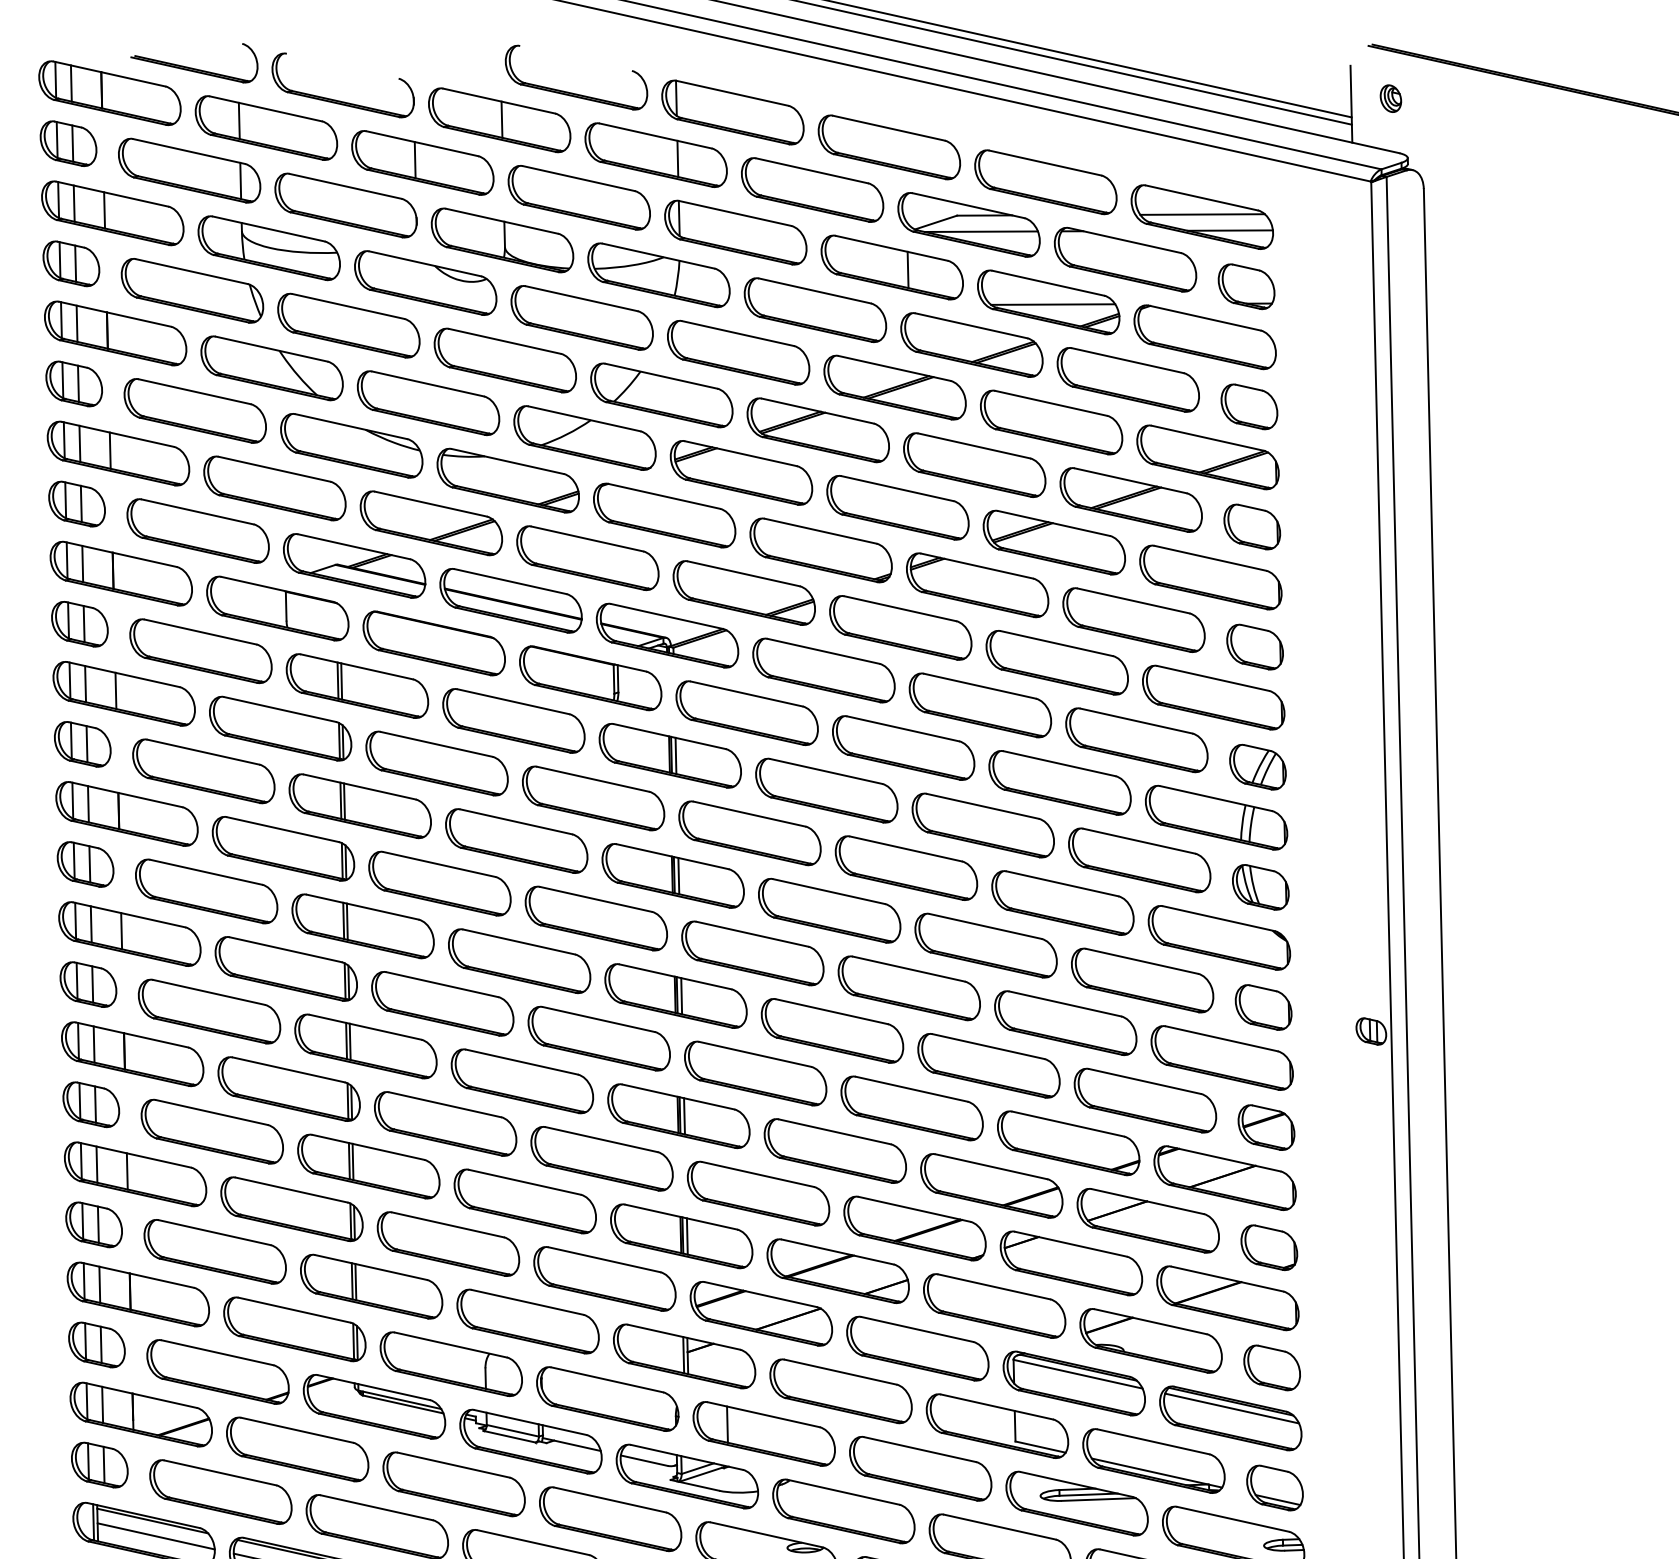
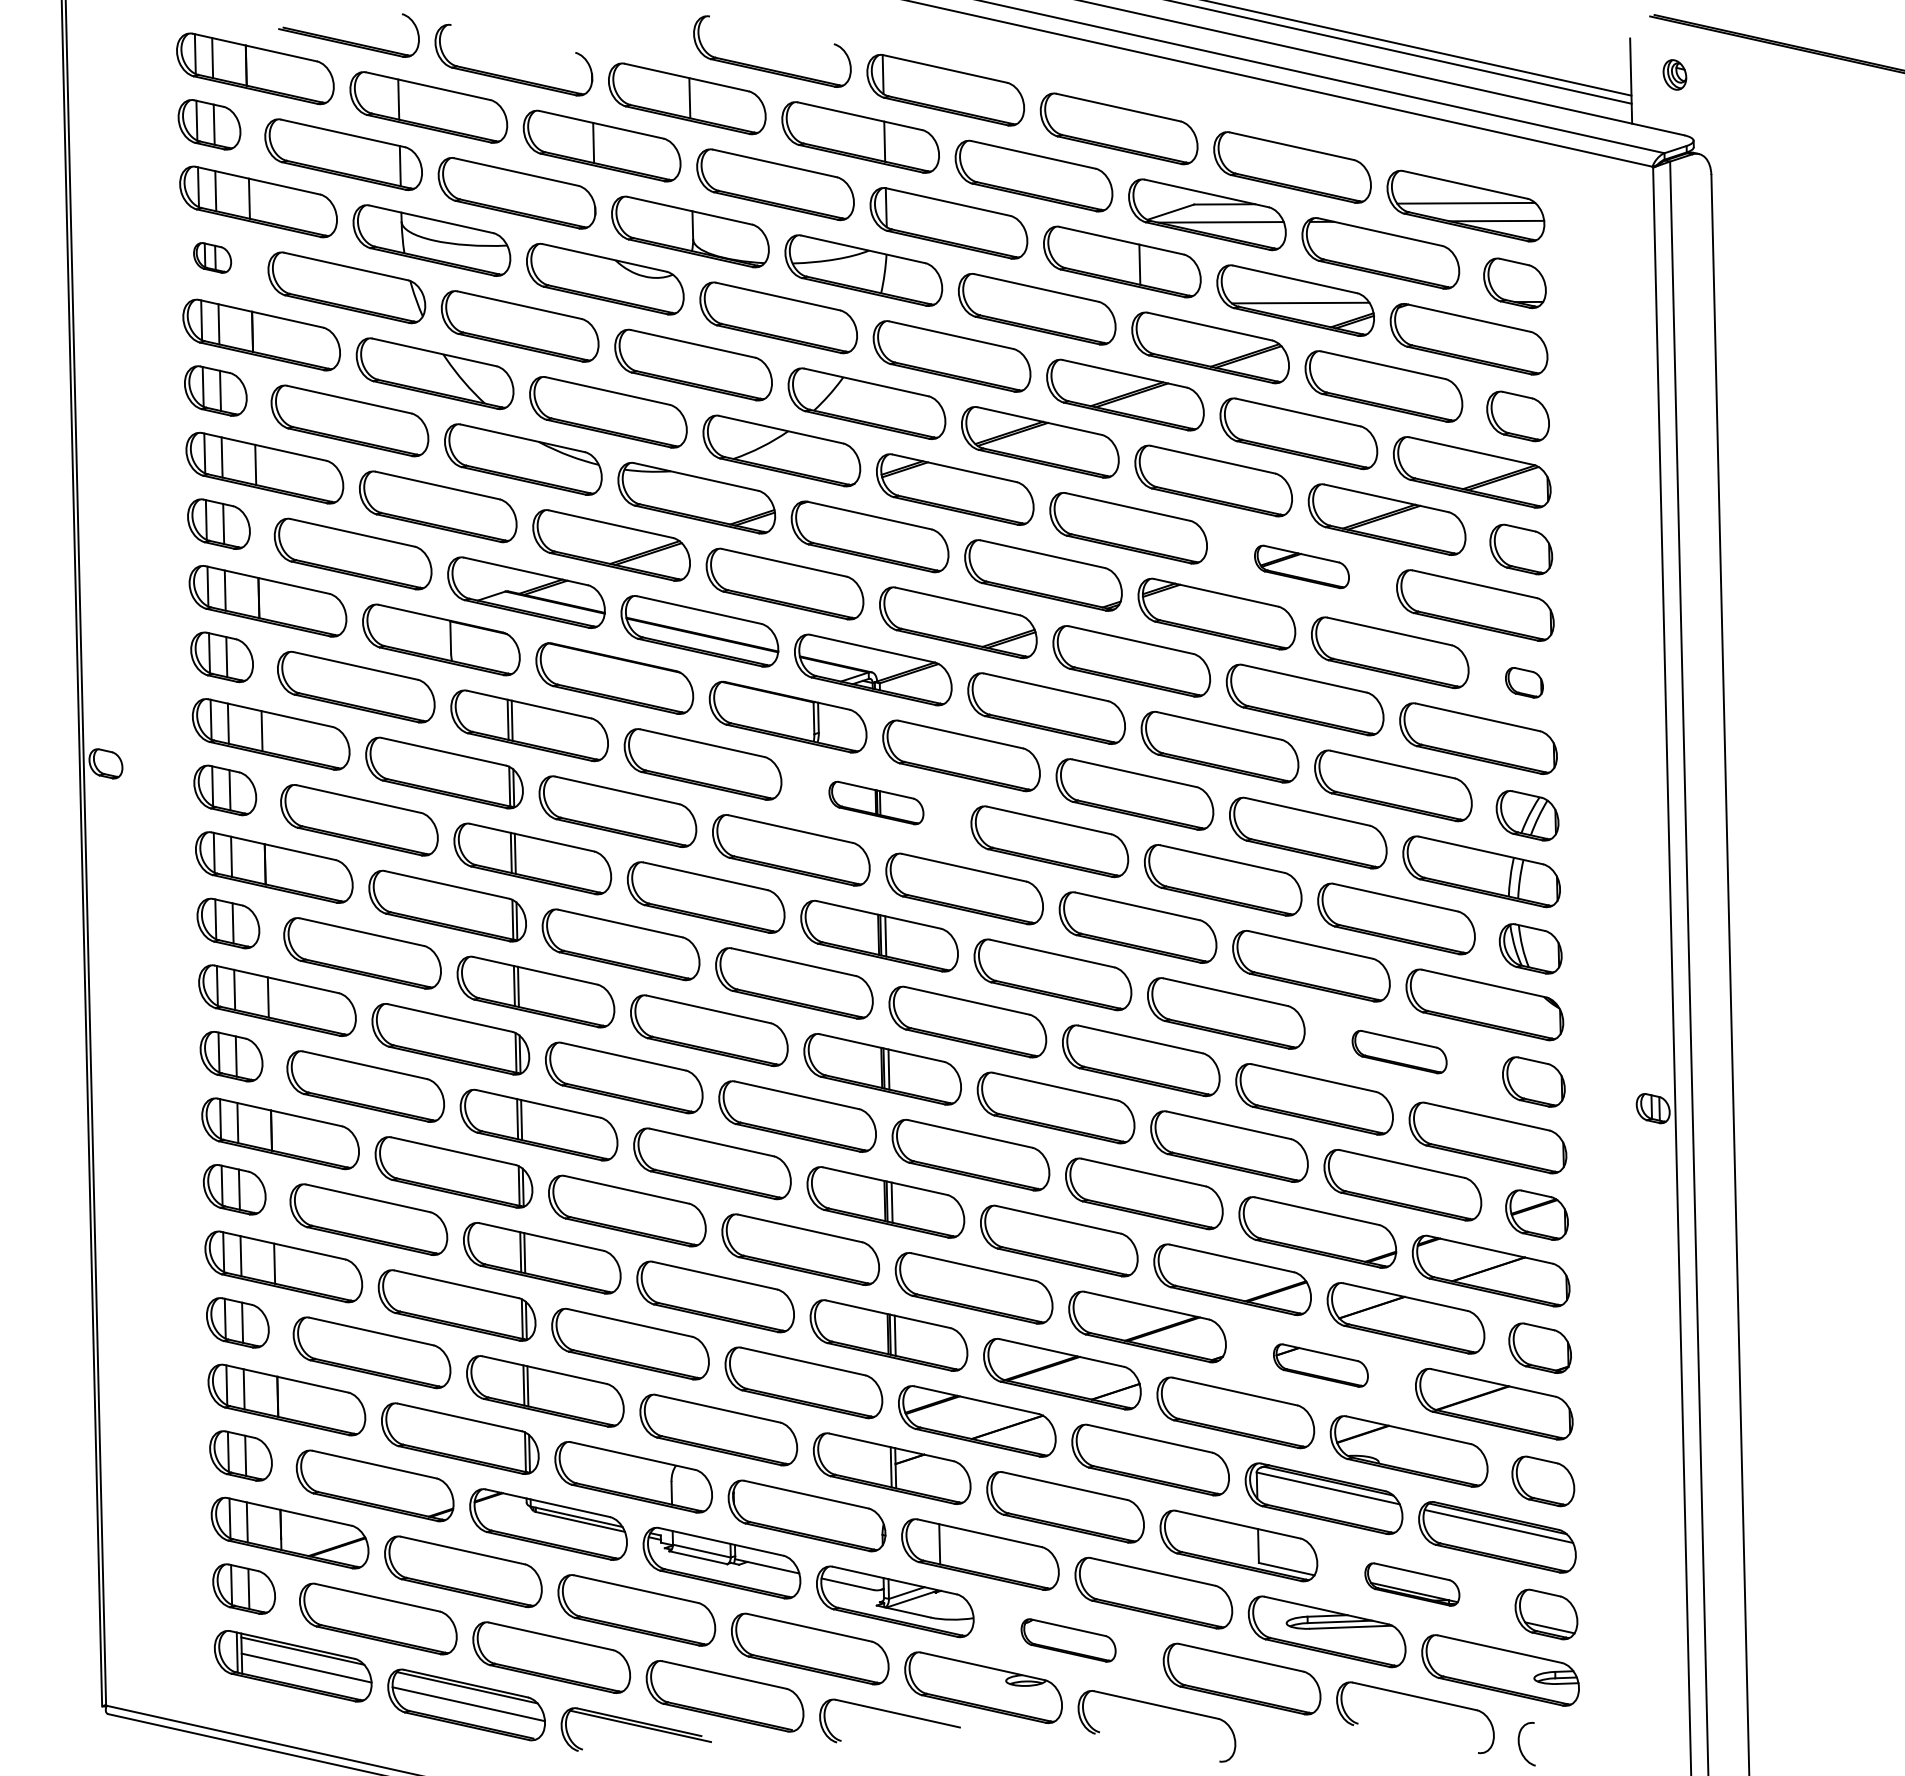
part: (71, 263) -> (212, 257), size x0.6
part: (1053, 542) -> (1301, 566), size x0.6
part: (1255, 646) -> (1524, 682), size x0.6
part: (670, 755) -> (876, 802), size x0.6
part: (1142, 979) -> (1399, 1051), size x0.6
part: (1071, 1263) -> (1320, 1365), size x0.6
part: (1154, 1460) -> (1412, 1584), size x0.6
part: (843, 1511) -> (1068, 1640), size x0.6

